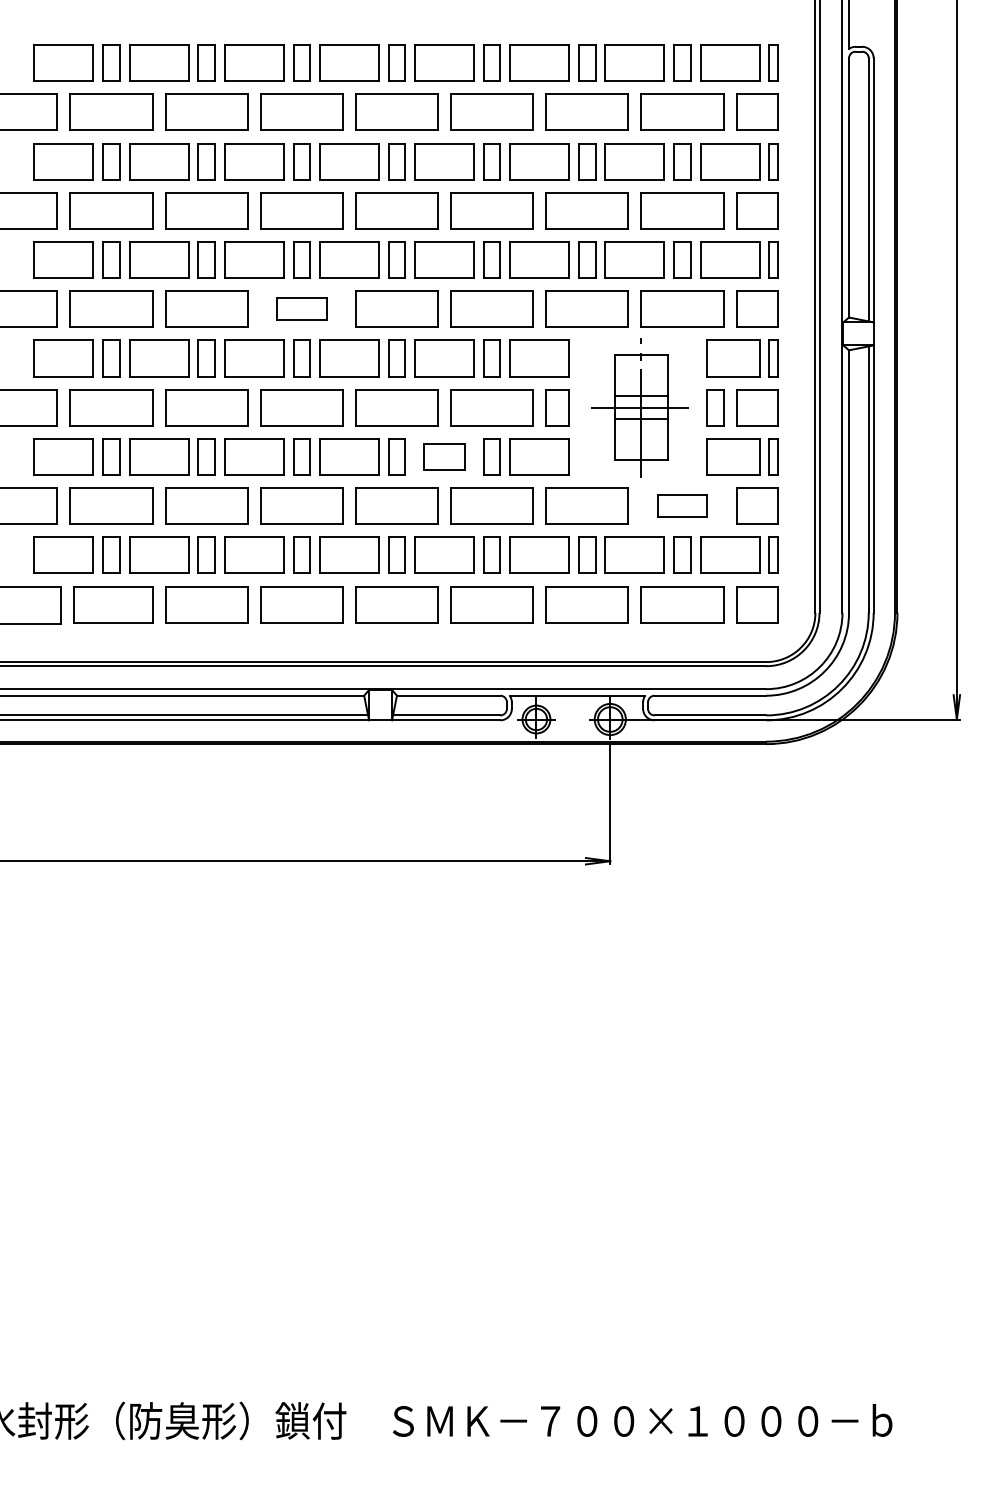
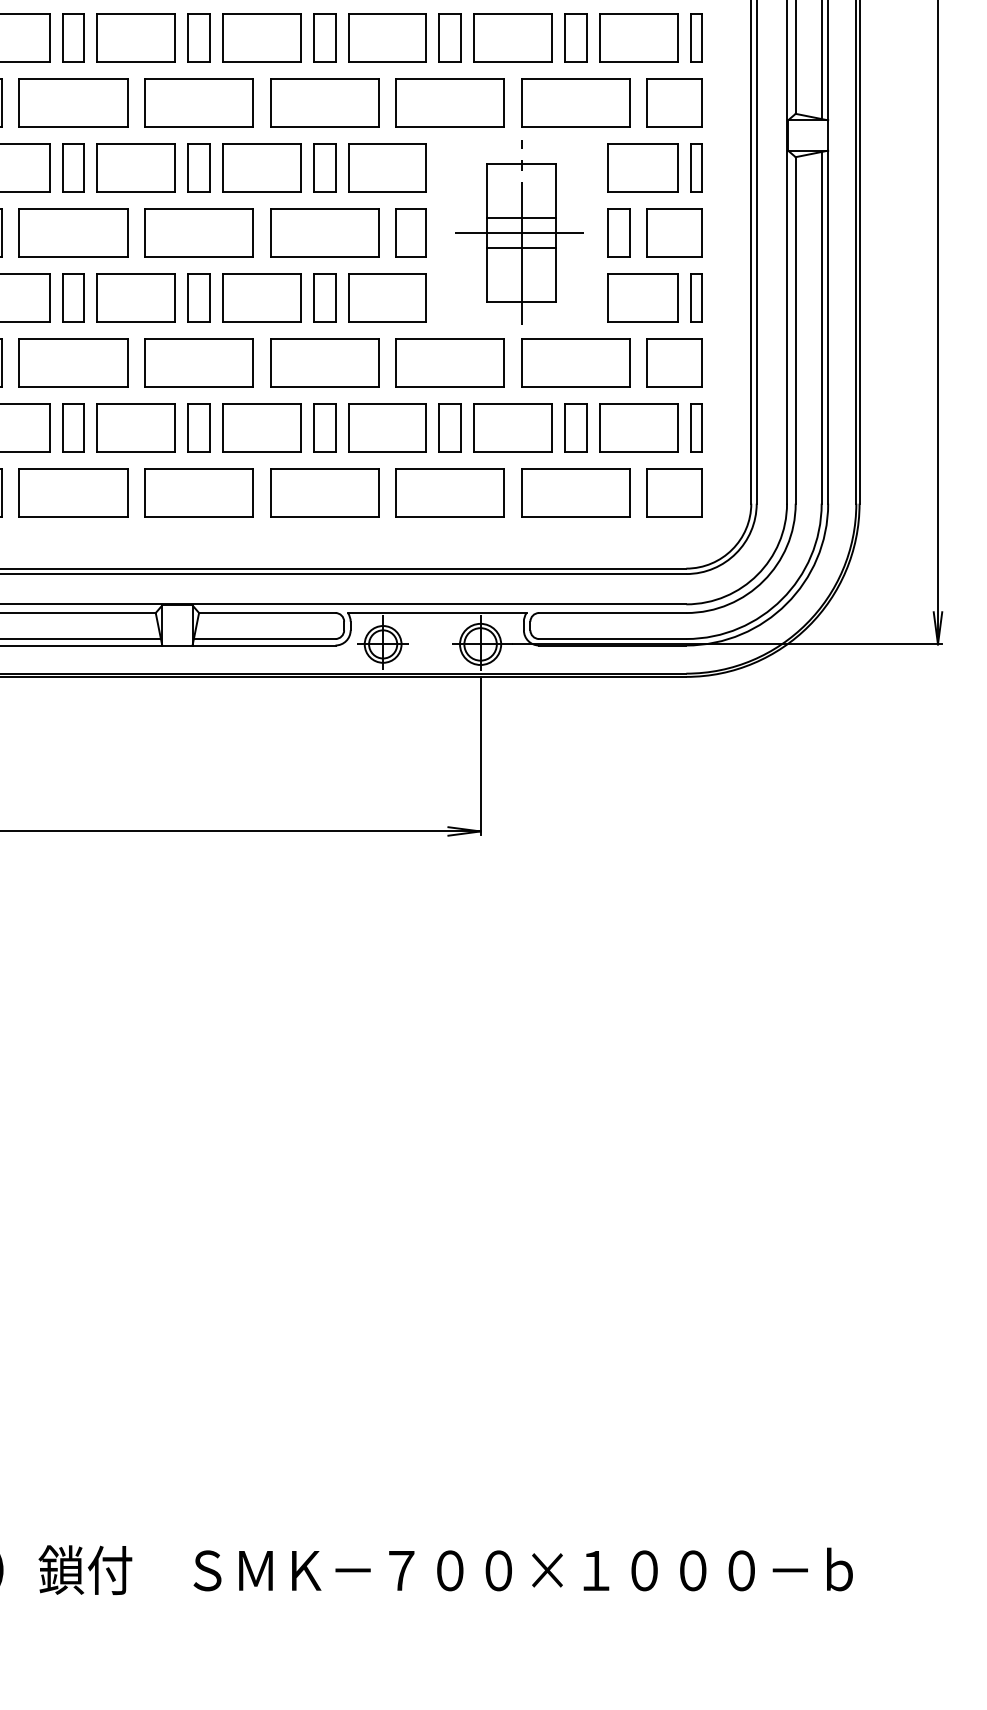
part: (301, 308) -> (73, 101), size x1.67
part: (444, 456) -> (261, 297), size x1.43
part: (682, 505) -> (575, 361), size x1.67

